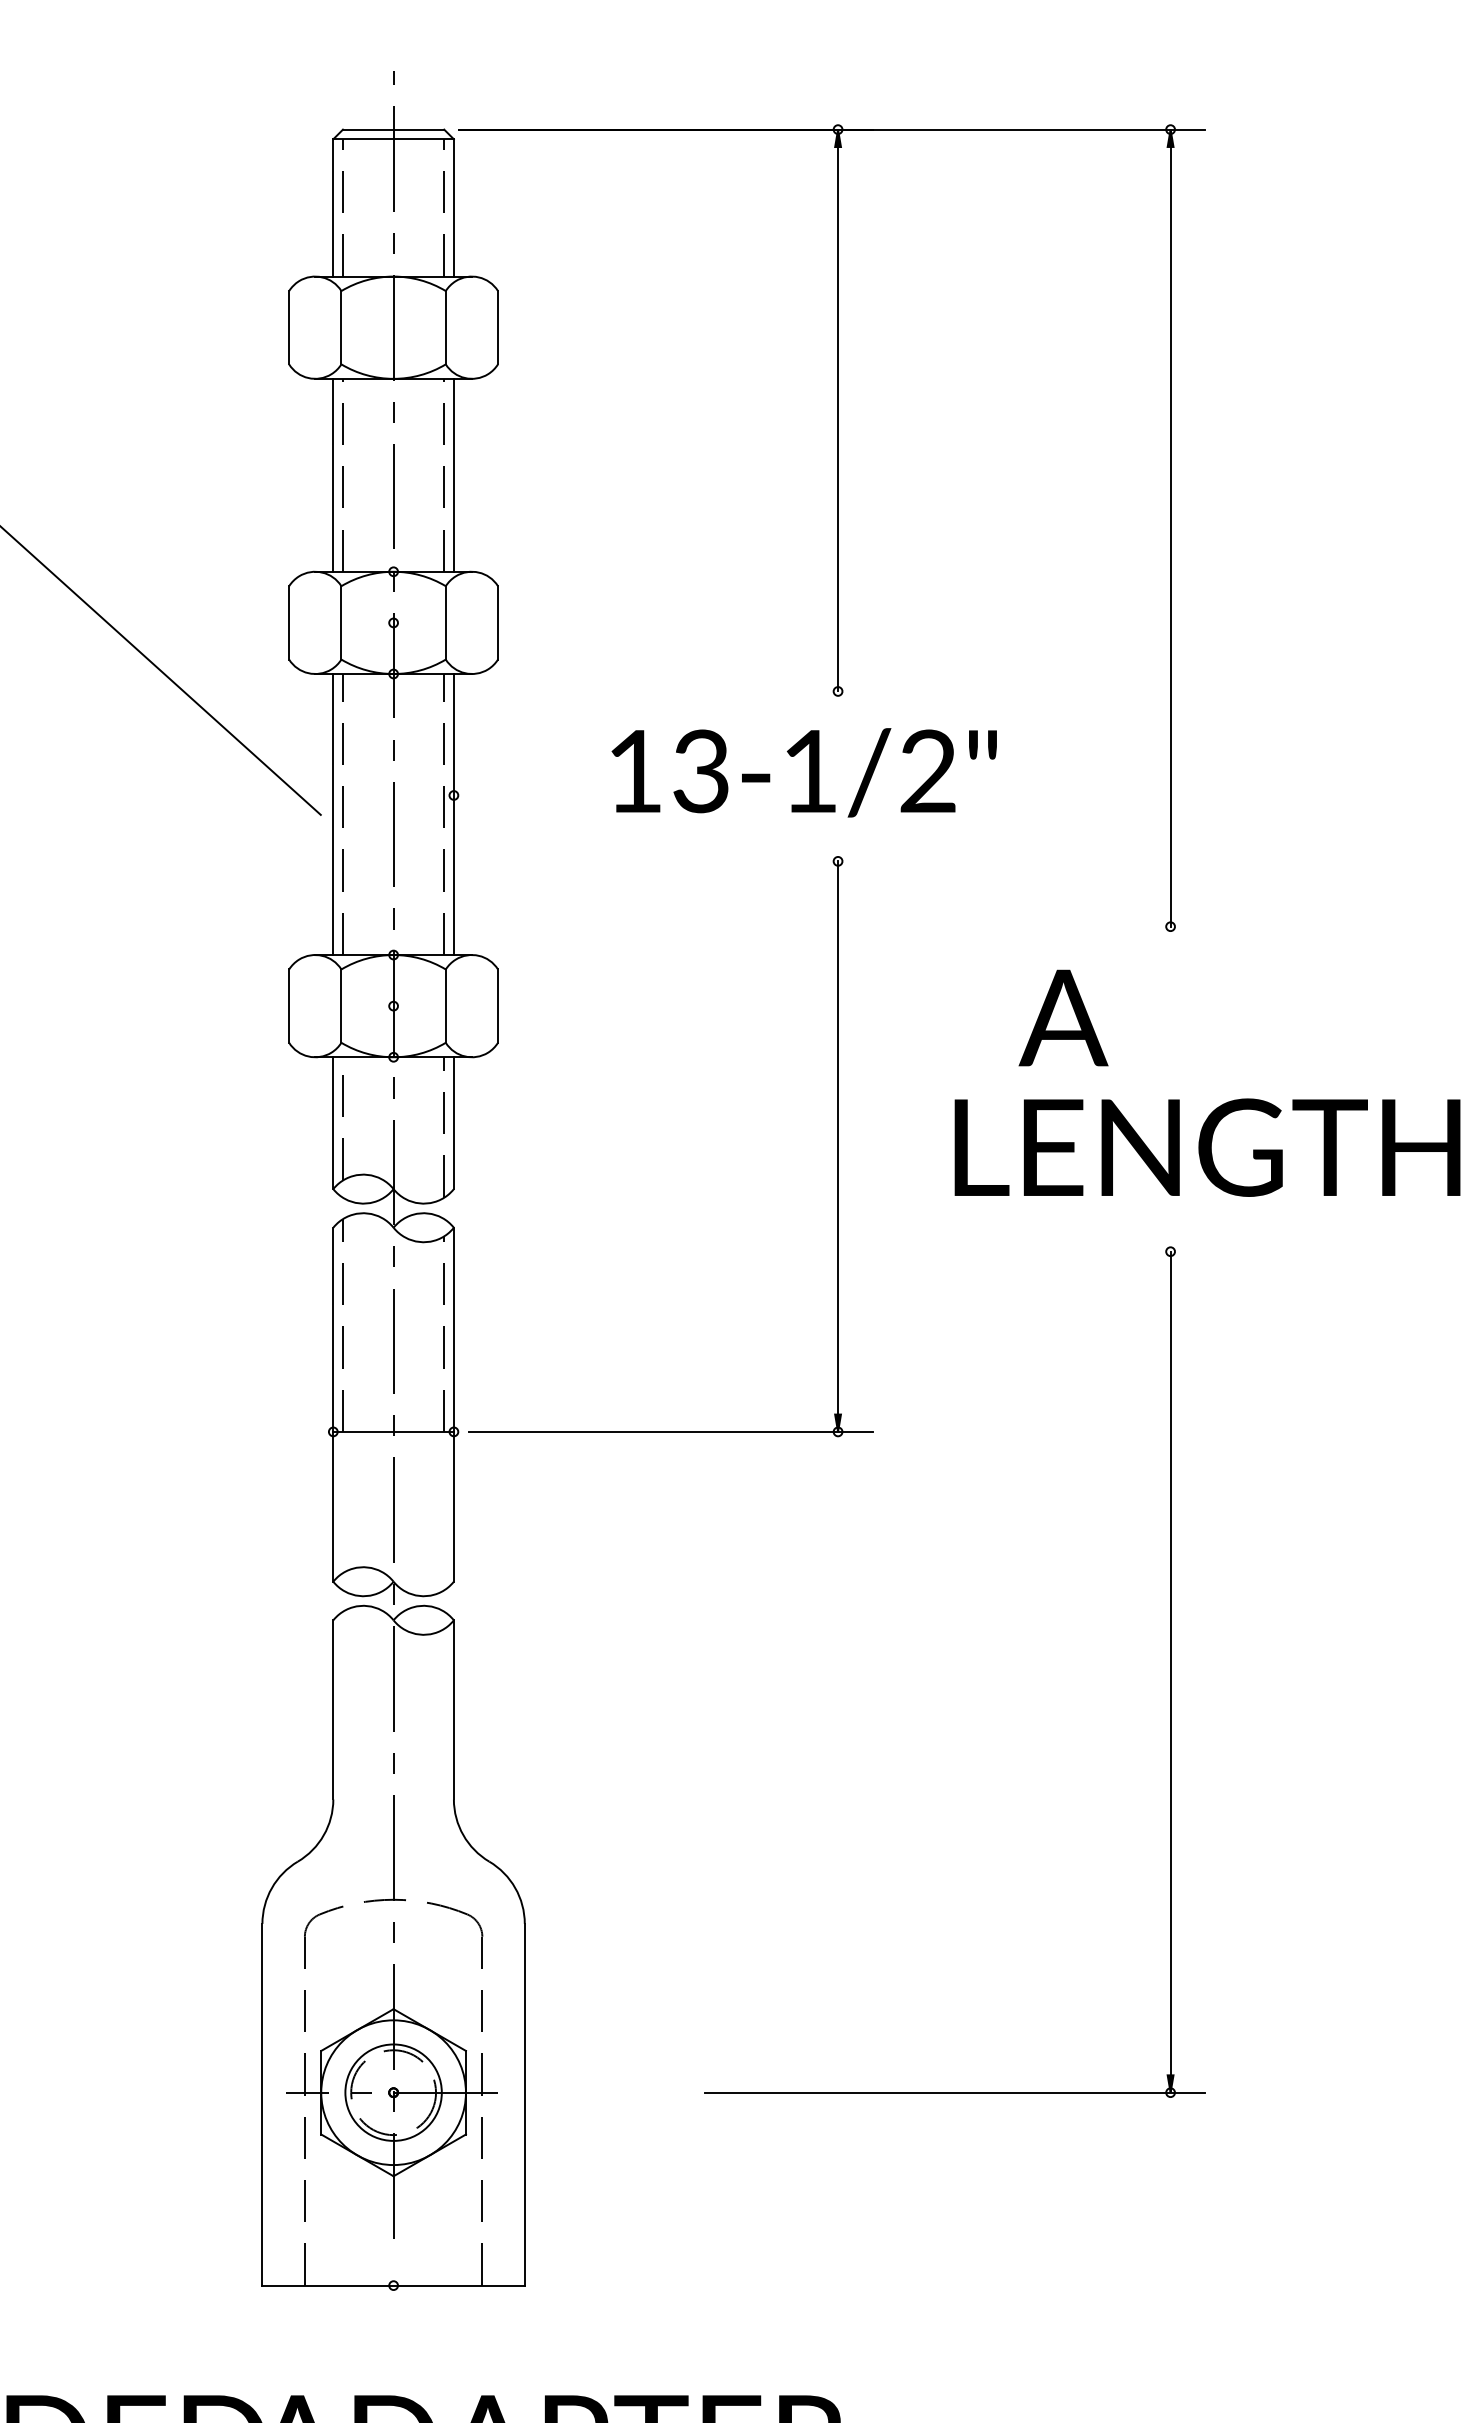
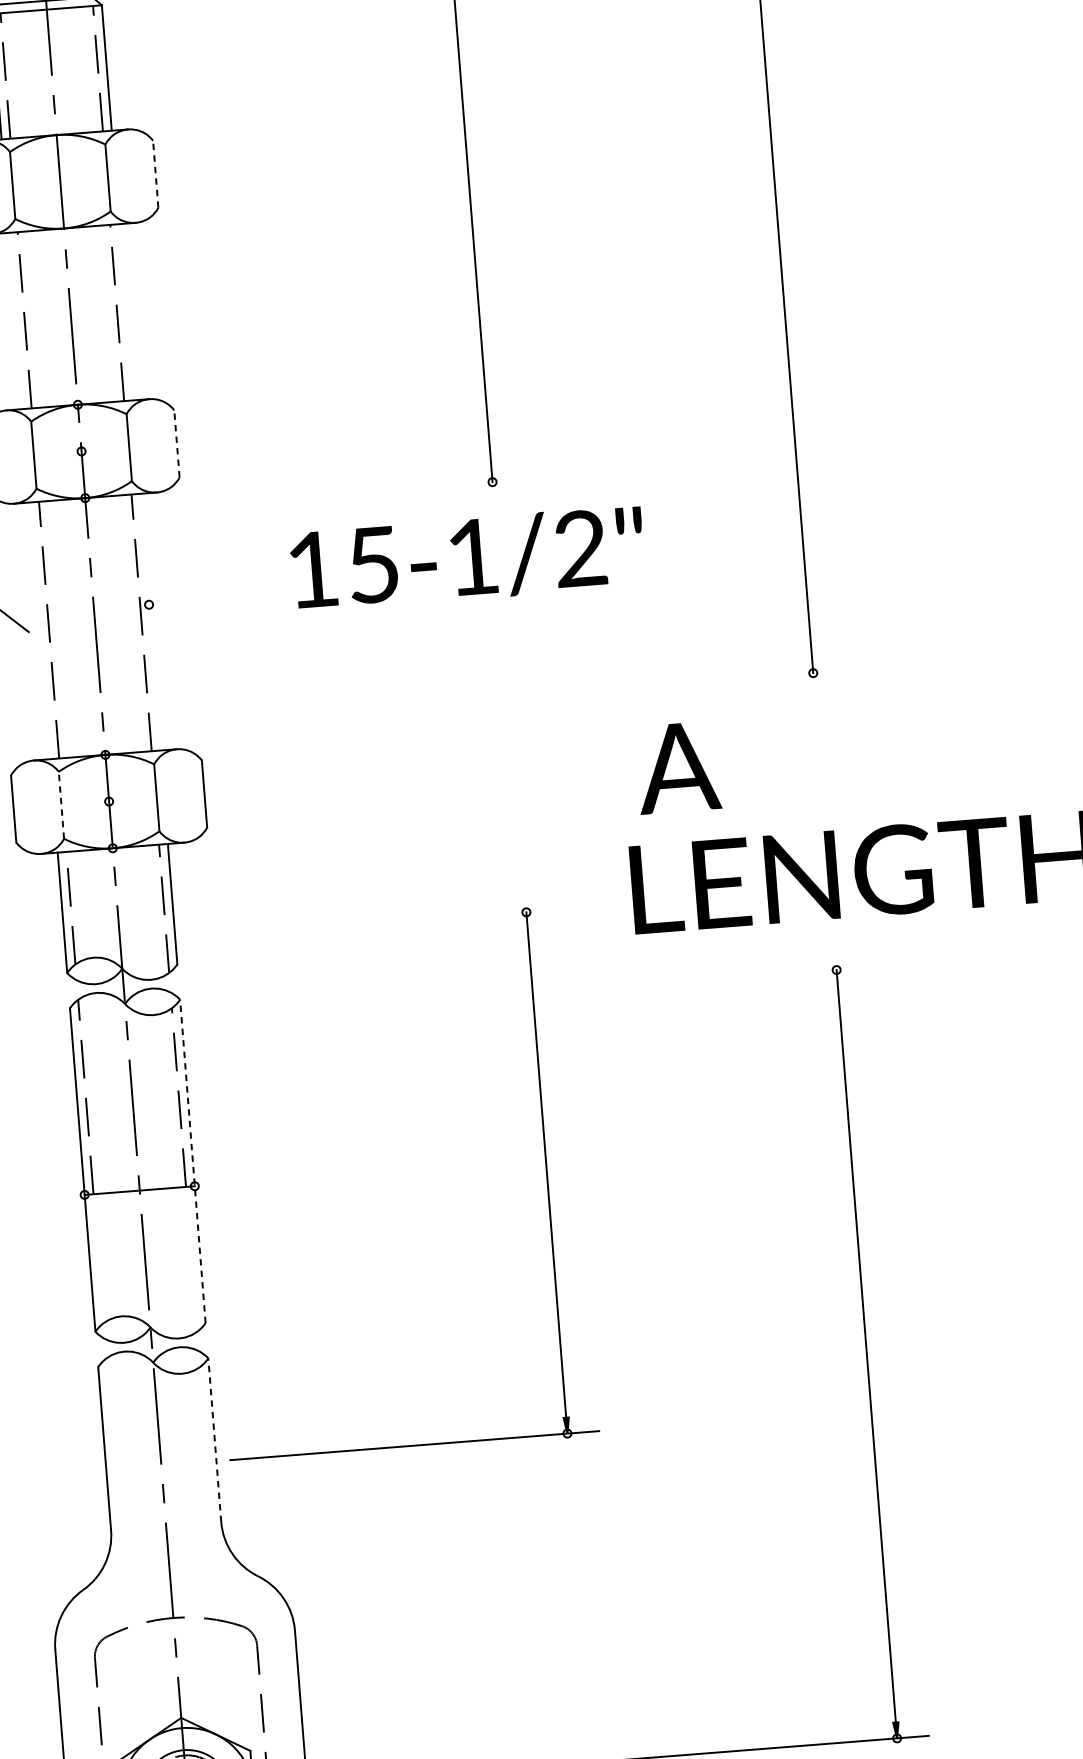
line: (498, 327) -> (156, 174), solid -> dashed
line: (333, 474) -> (15, 320), removed
line: (453, 474) -> (125, 311), removed
line: (498, 622) -> (177, 443), solid -> dashed
text: (700, 771) -> (372, 565), 13-1/2" -> 15-1/2"
line: (333, 814) -> (40, 630), removed
line: (453, 814) -> (150, 622), removed
line: (341, 1006) -> (61, 805), solid -> dashed
text: (1063, 1017) -> (678, 767), moved
part: (837, 1146) -> (546, 1172), moved
line: (453, 1404) -> (192, 1161), solid -> dashed
line: (453, 1709) -> (214, 1439), solid -> dashed

